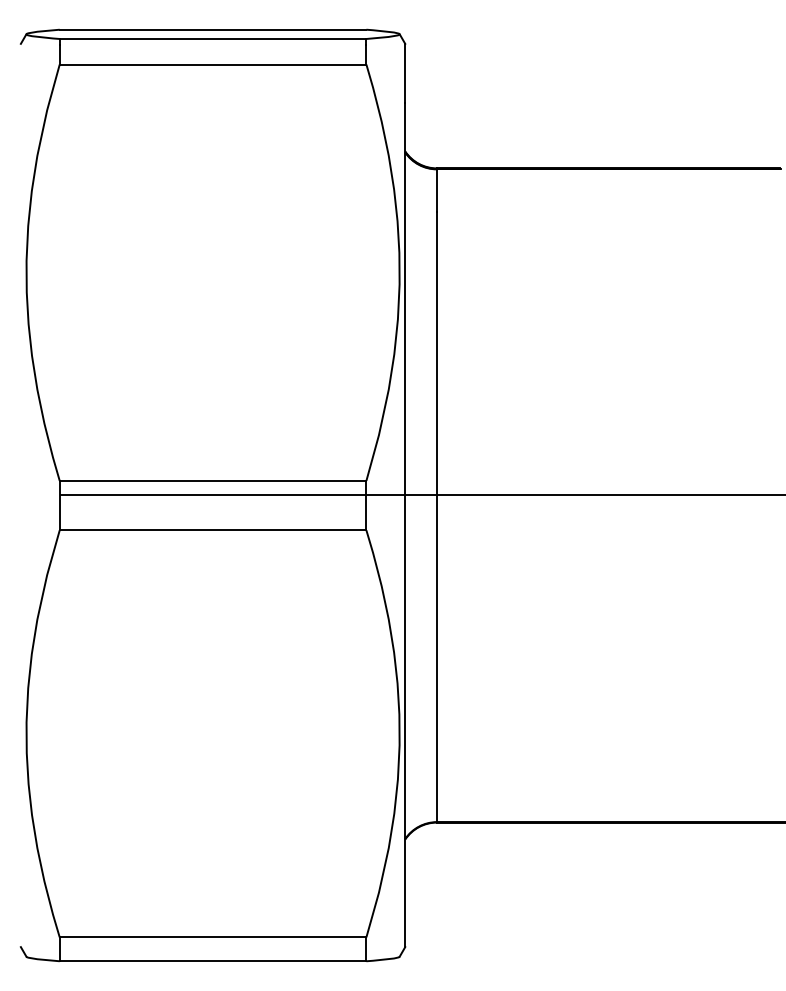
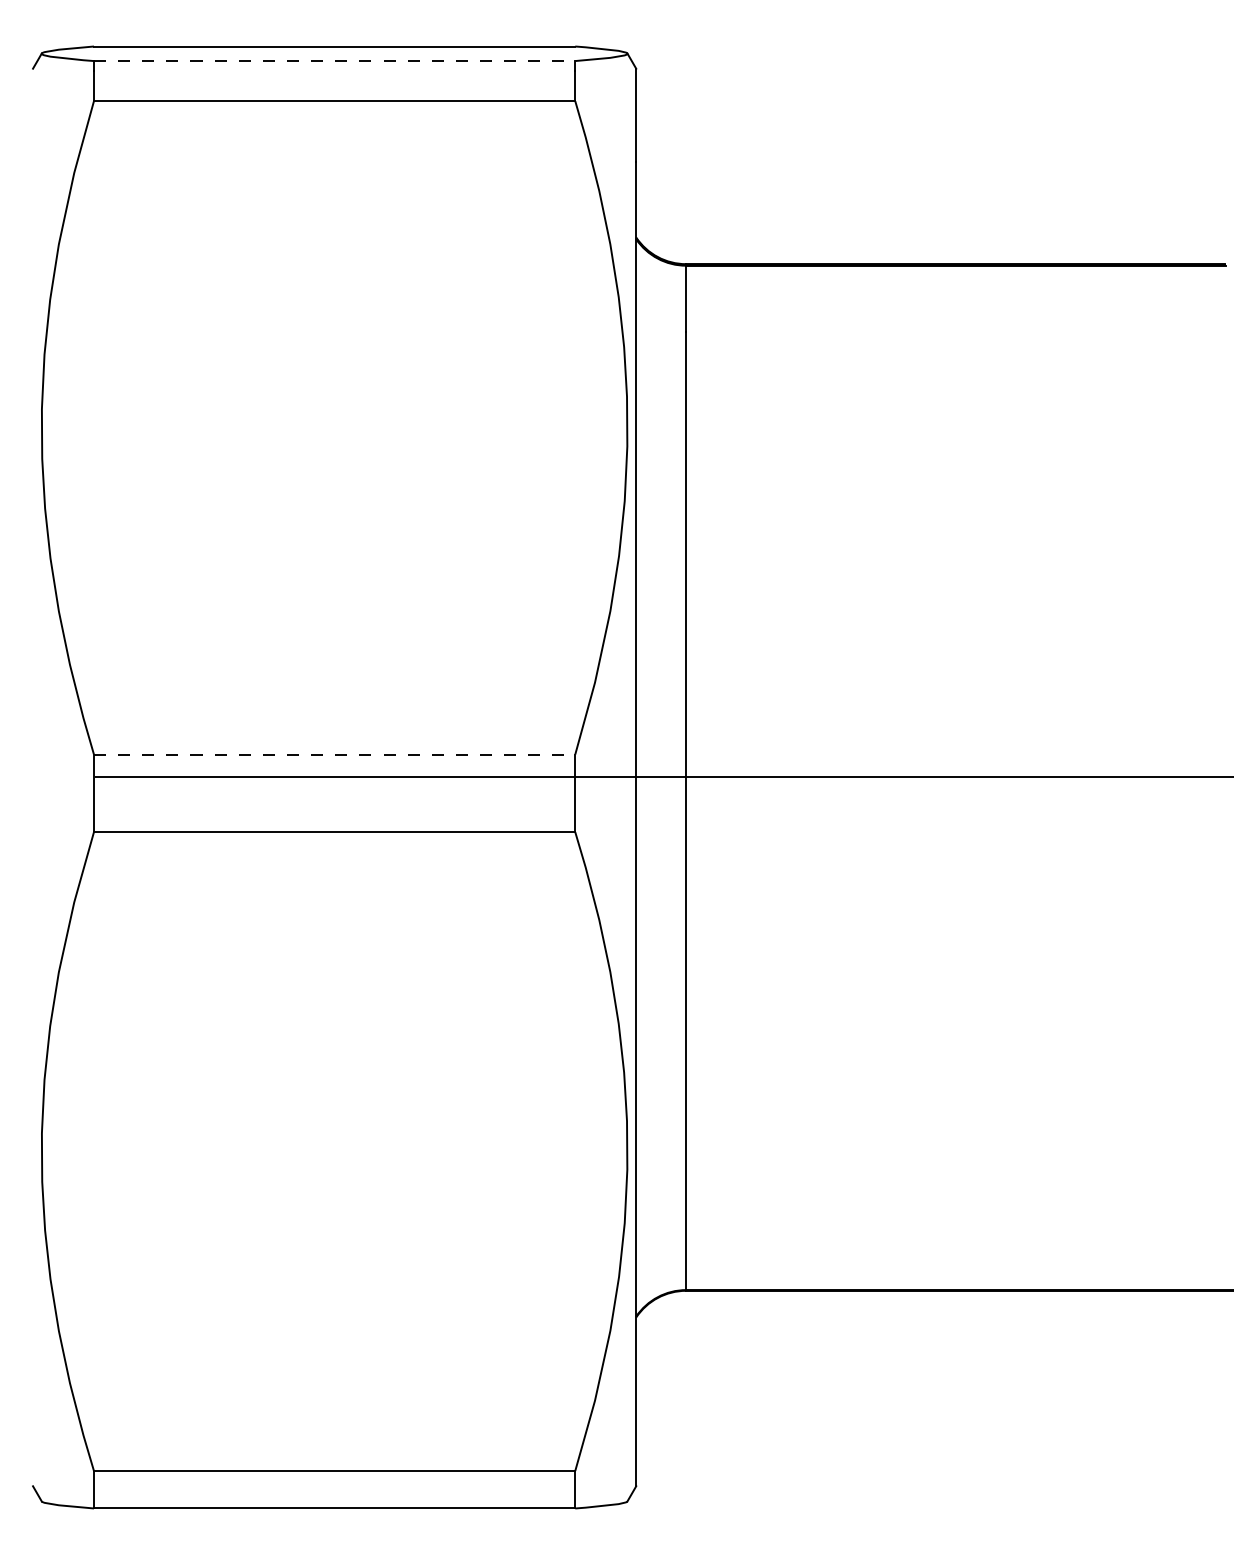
line: (213, 38) -> (335, 60), solid -> dashed
line: (213, 480) -> (335, 753), solid -> dashed

